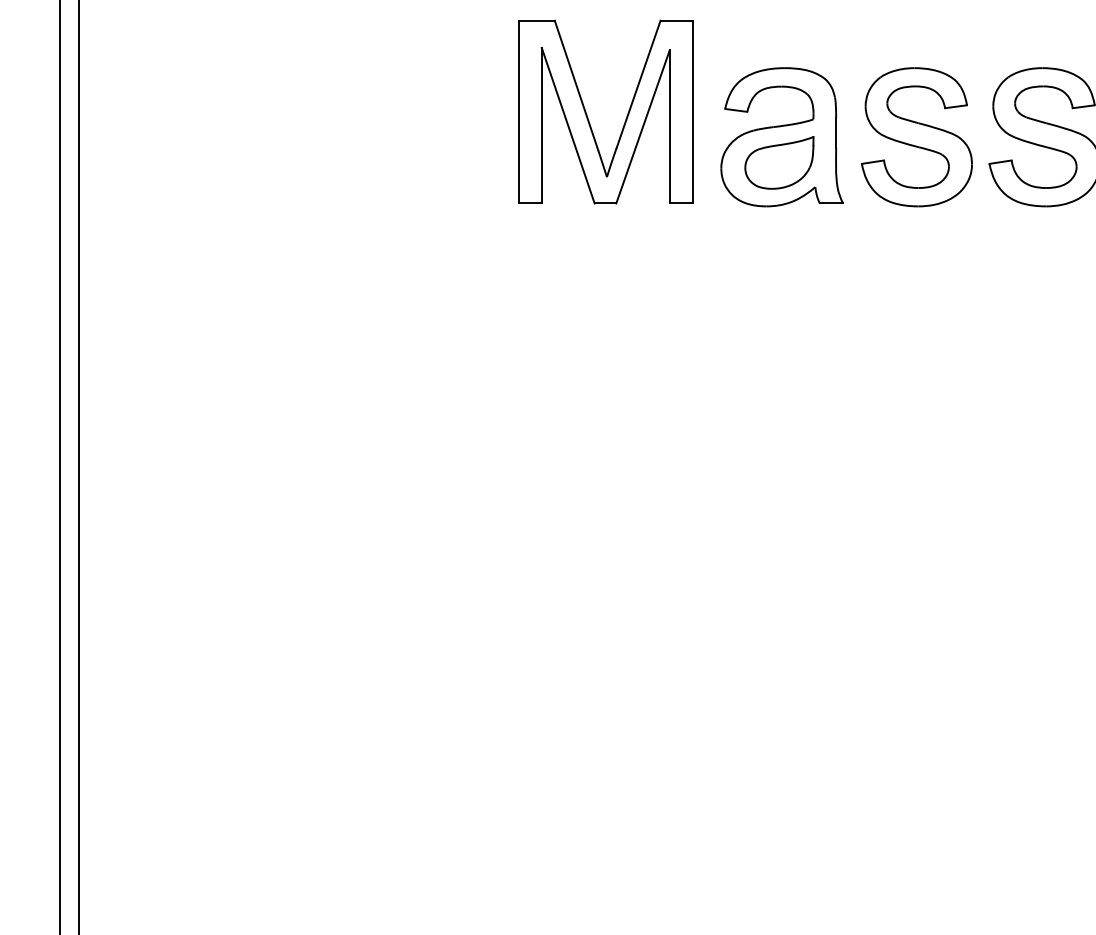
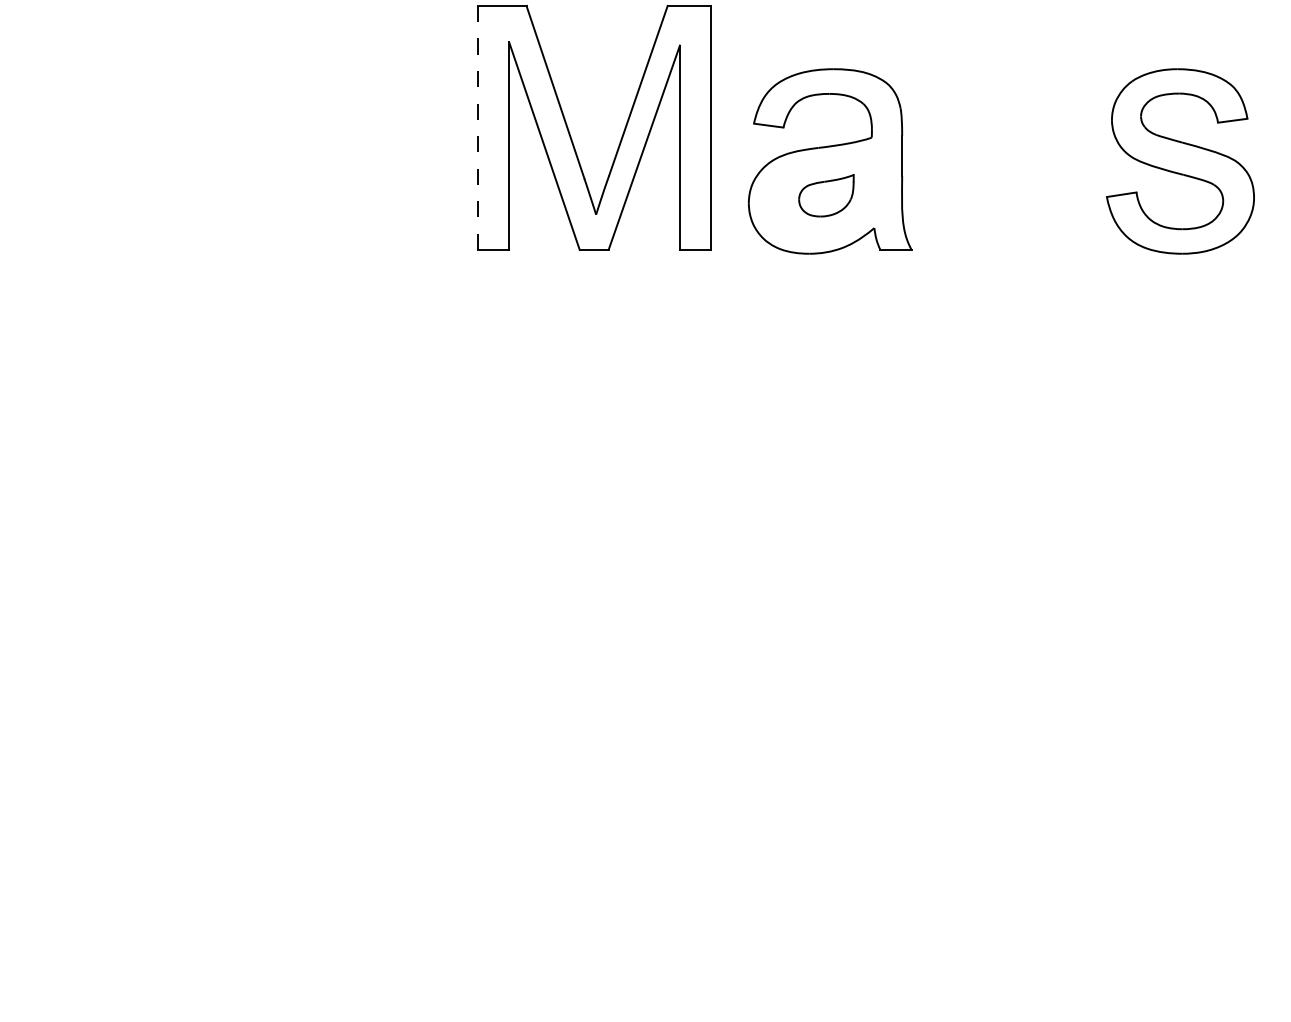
line: (518, 112) -> (478, 128), solid -> dashed
part: (916, 137) -> (1009, 161), removed
part: (779, 162) -> (826, 195), size x0.6

